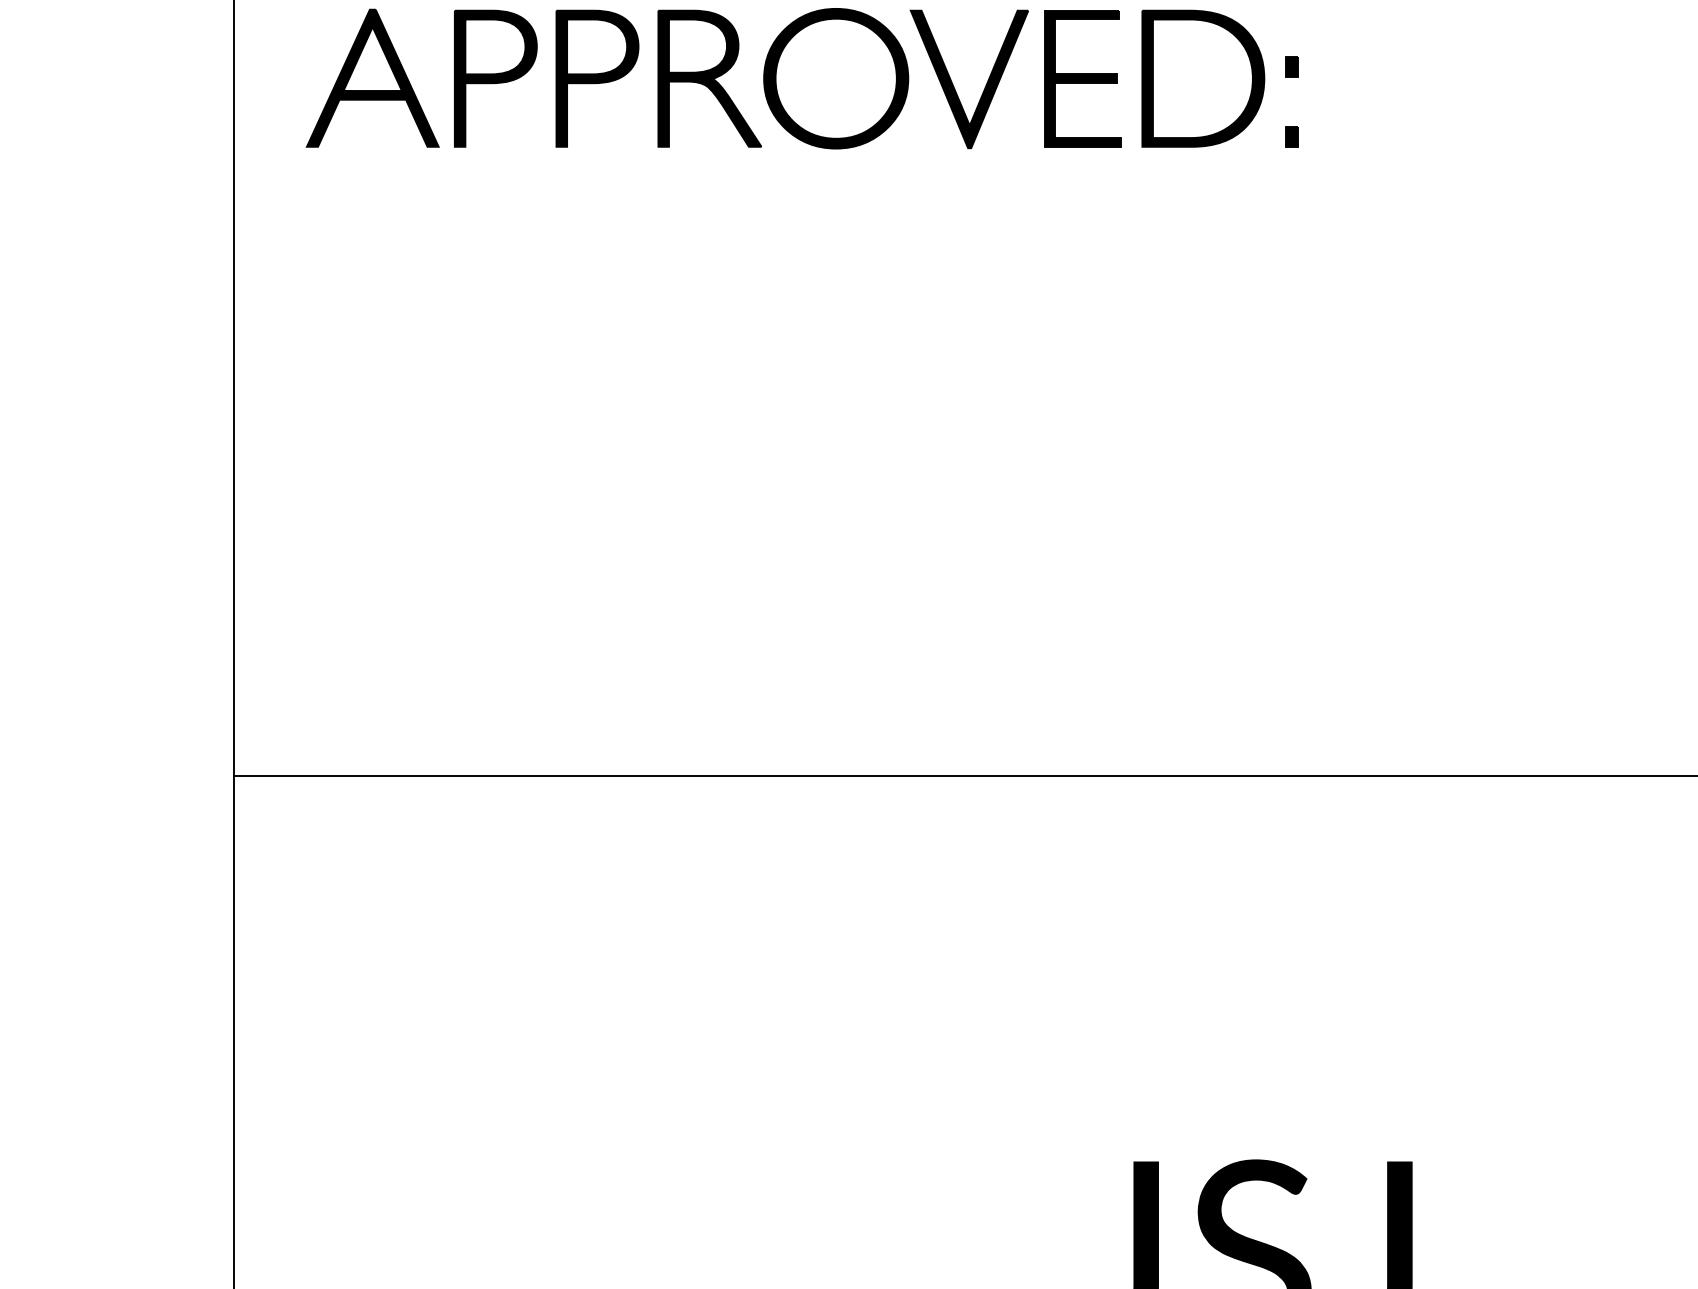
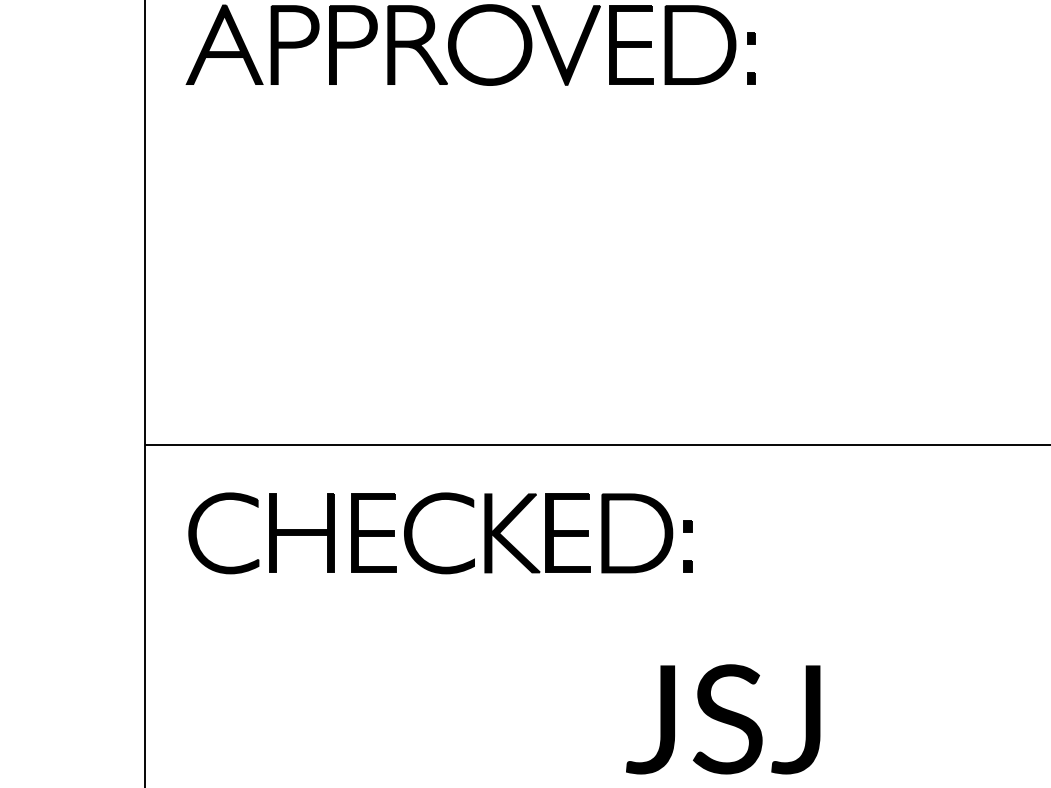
part: (700, 931) -> (412, 533), added

